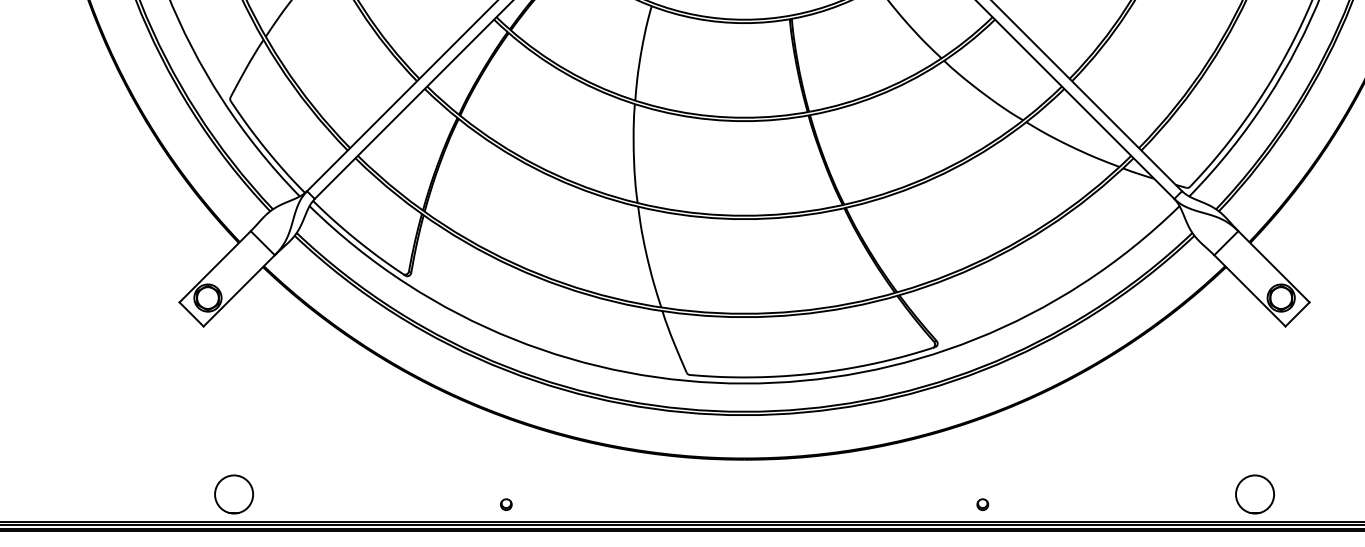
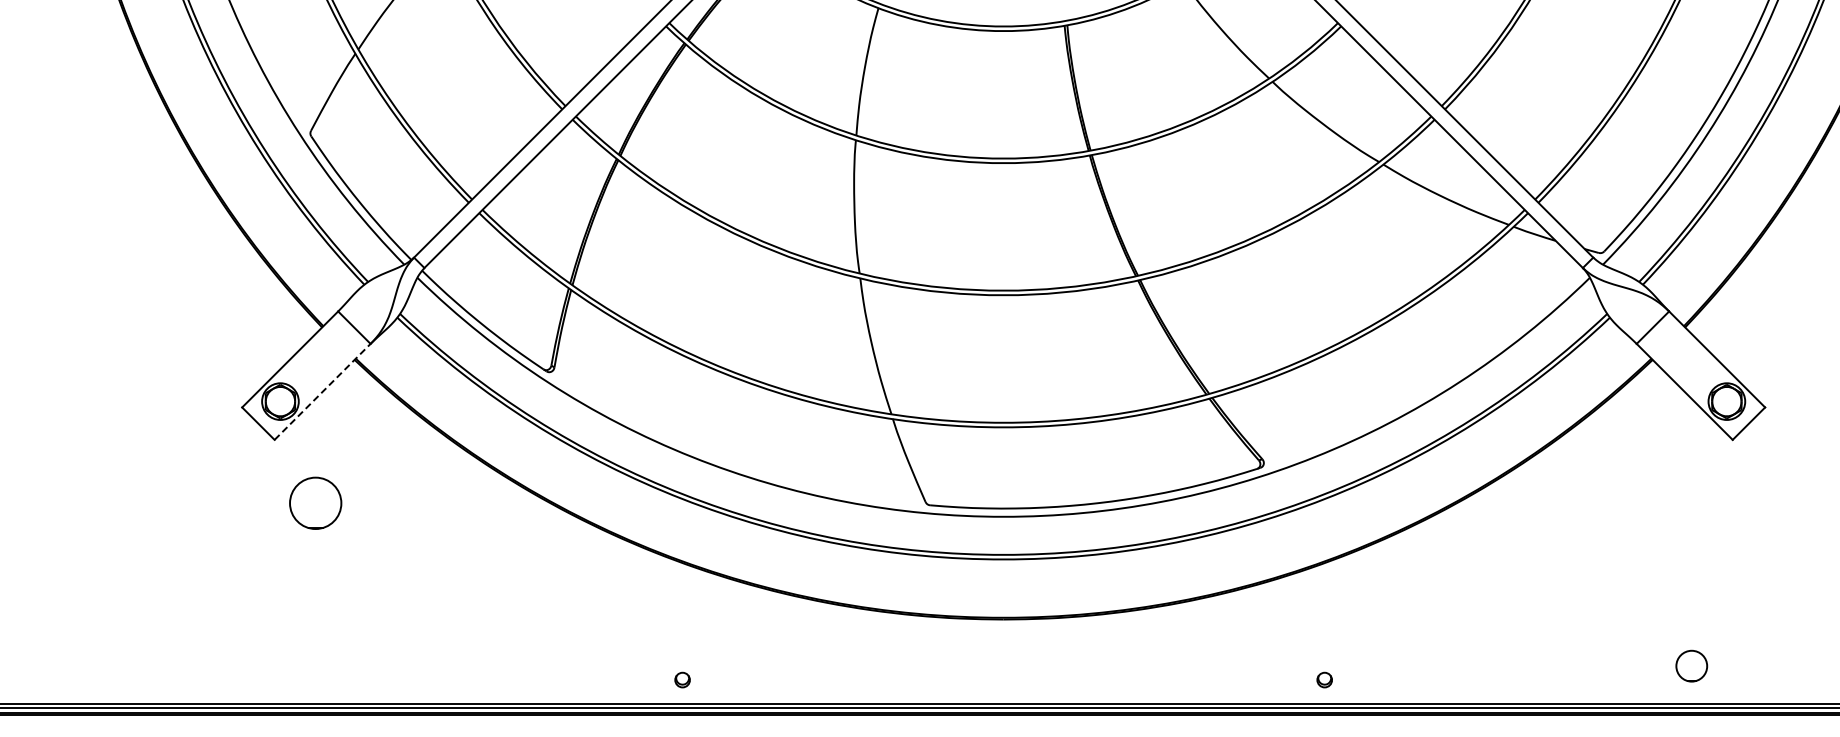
line: (239, 290) -> (322, 391), solid -> dashed
circle: (233, 493) -> (315, 502), moved
circle: (1254, 493) -> (1691, 665), size x0.6

